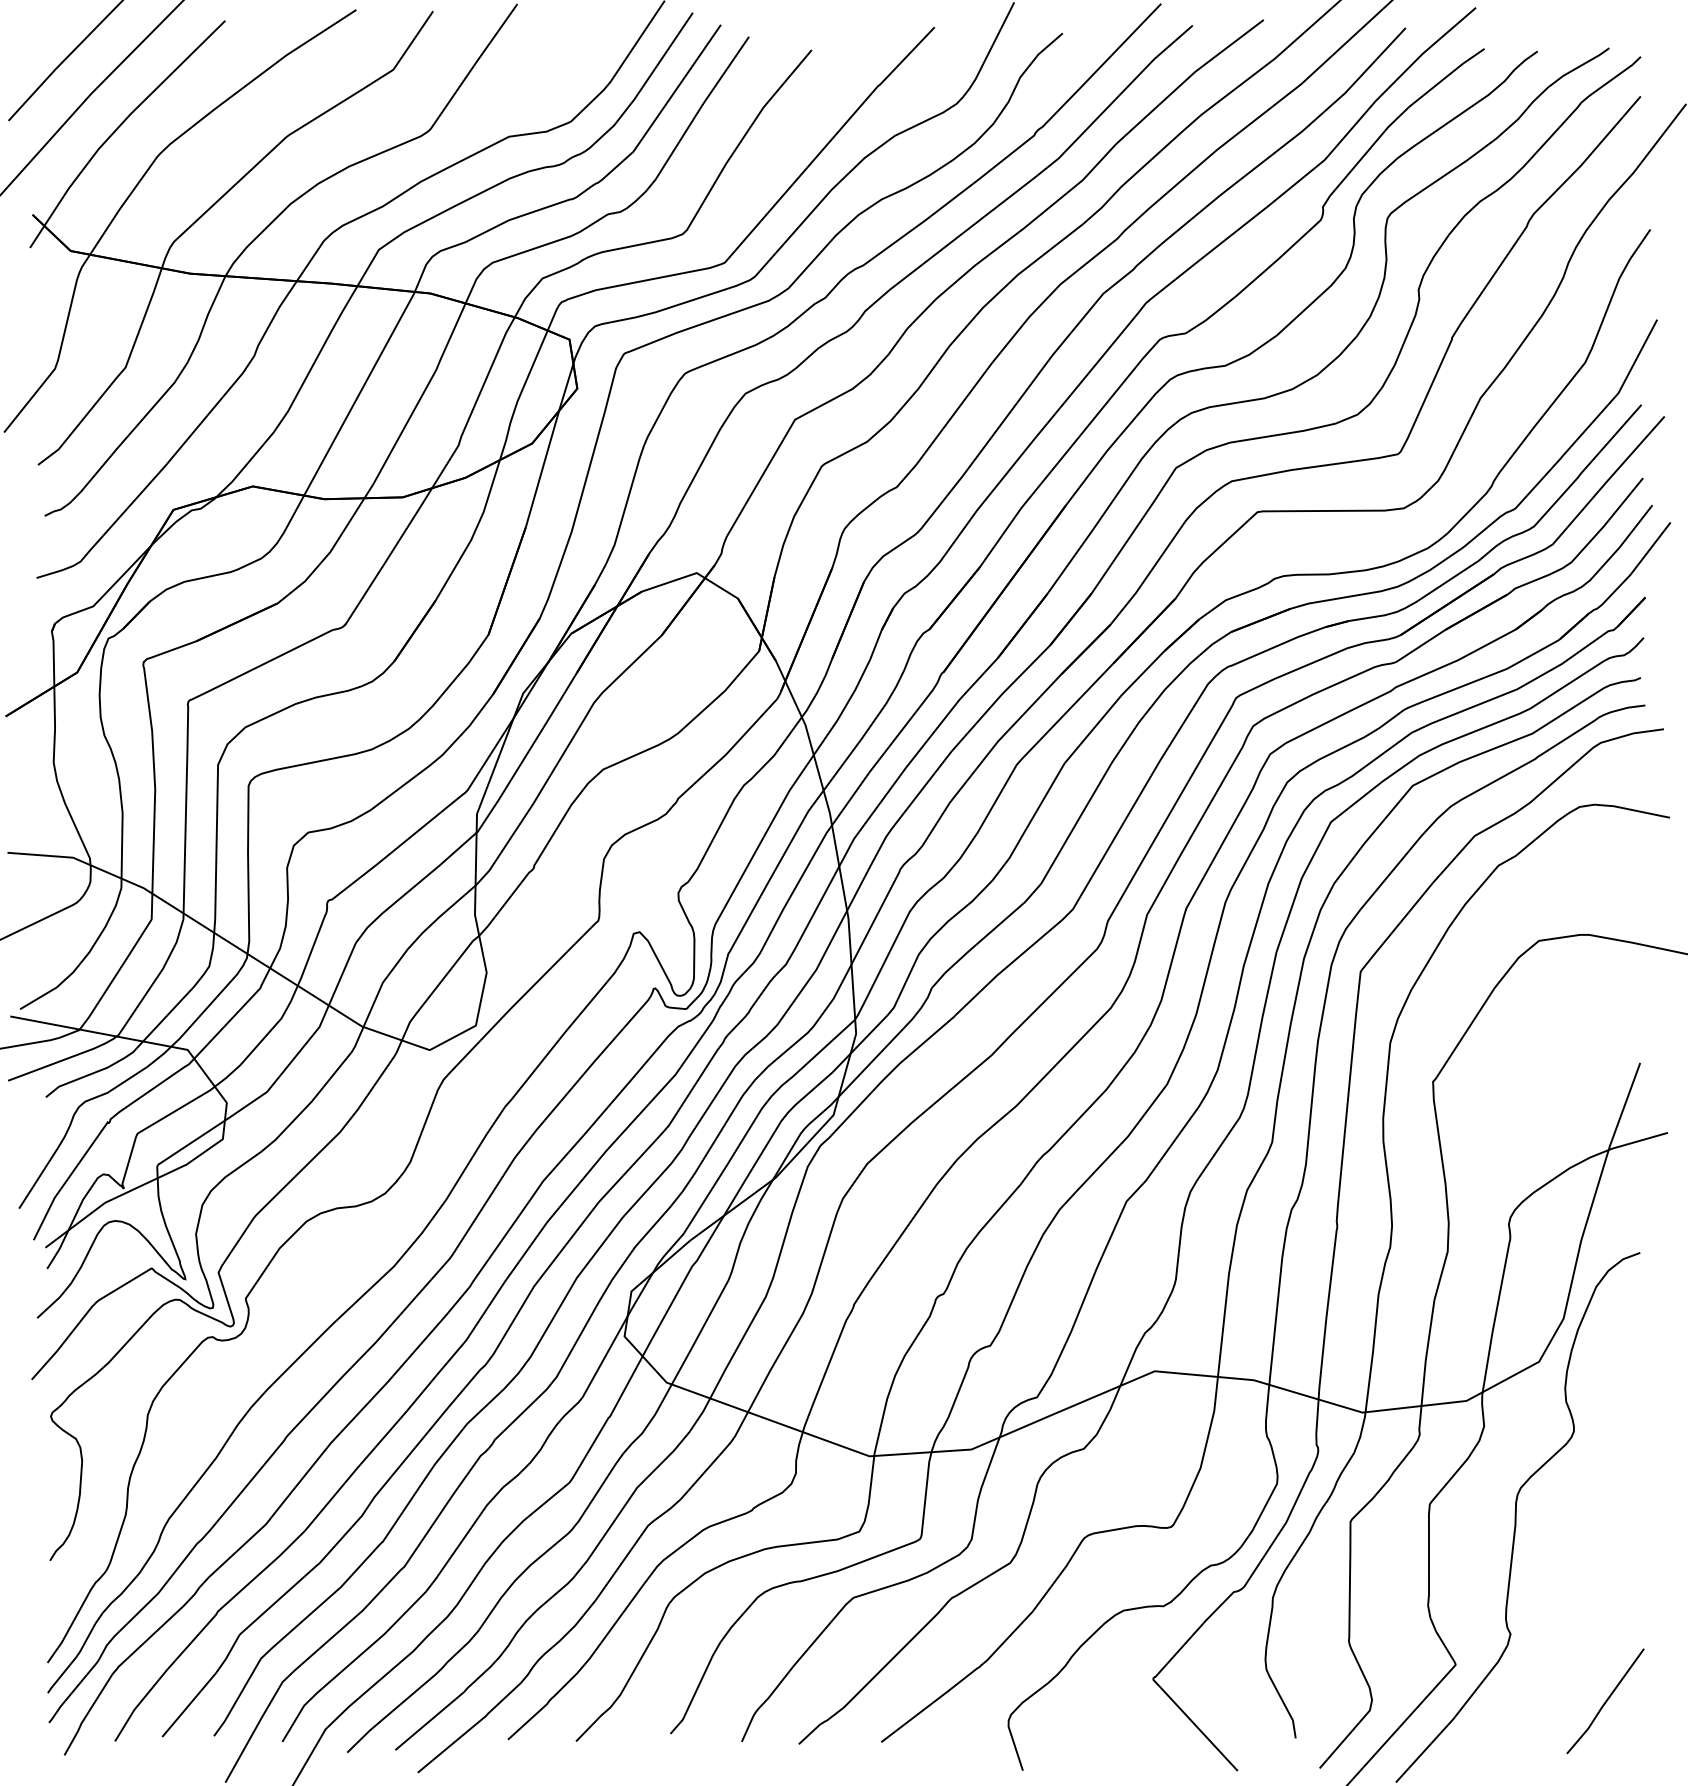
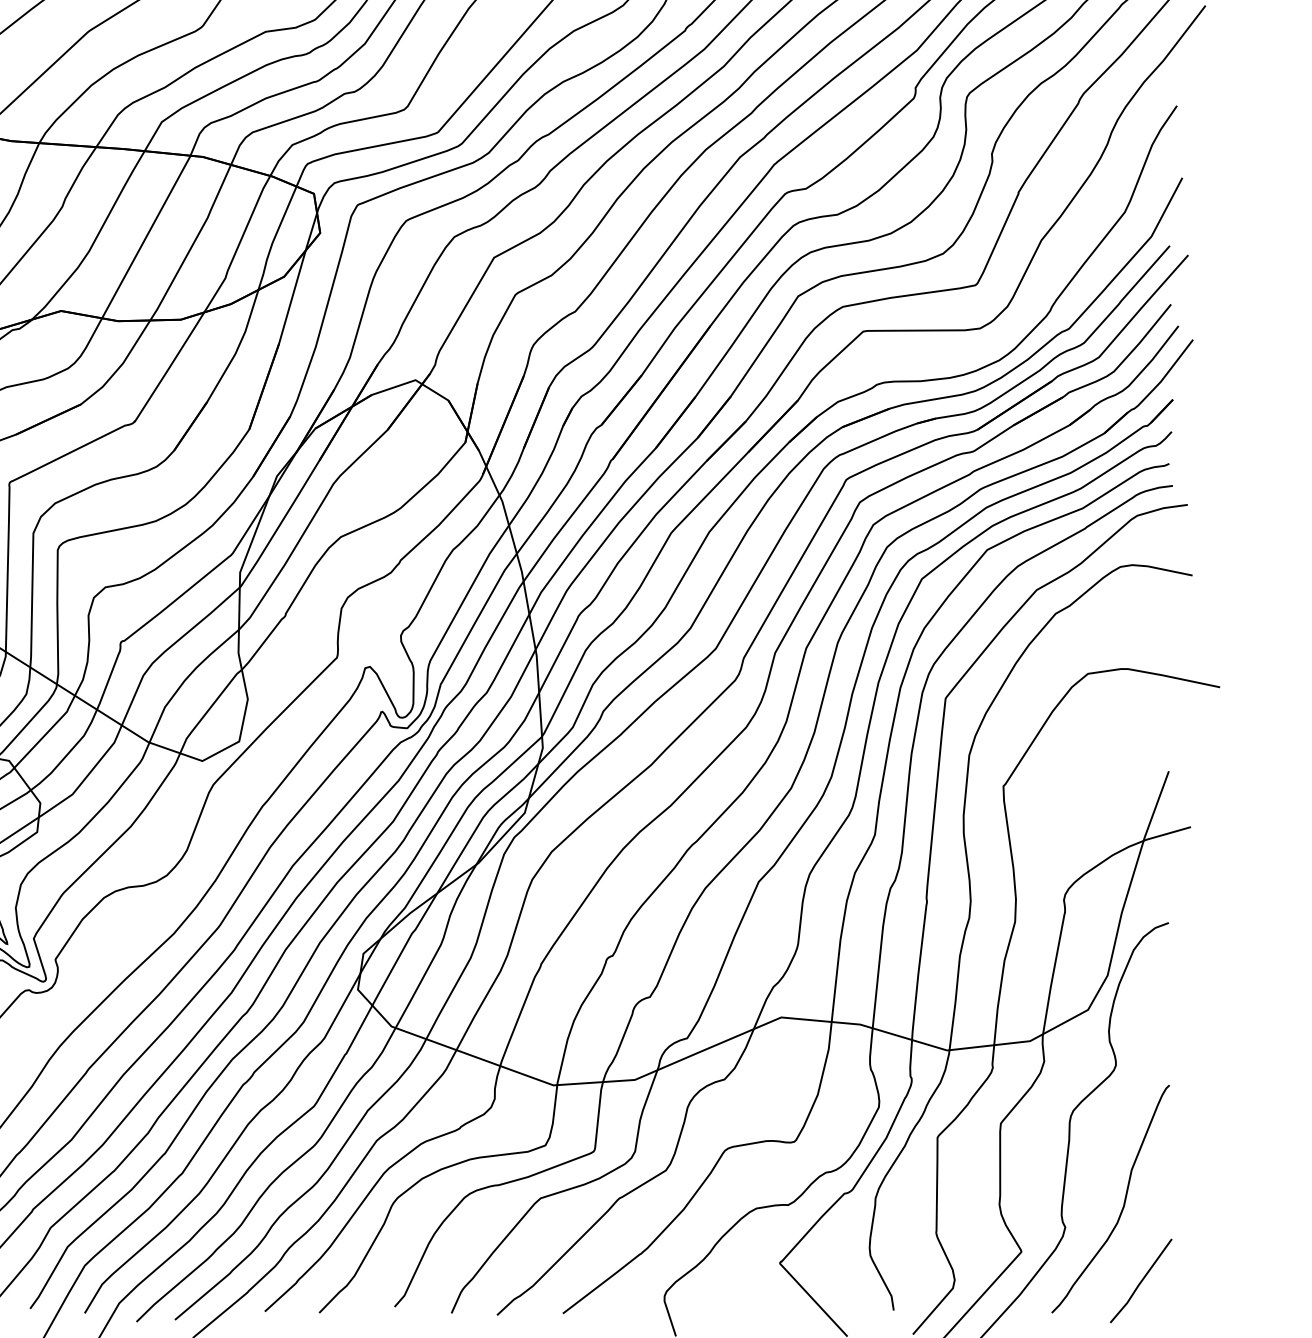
curve: (1584, 1599) -> (1124, 1199), added

